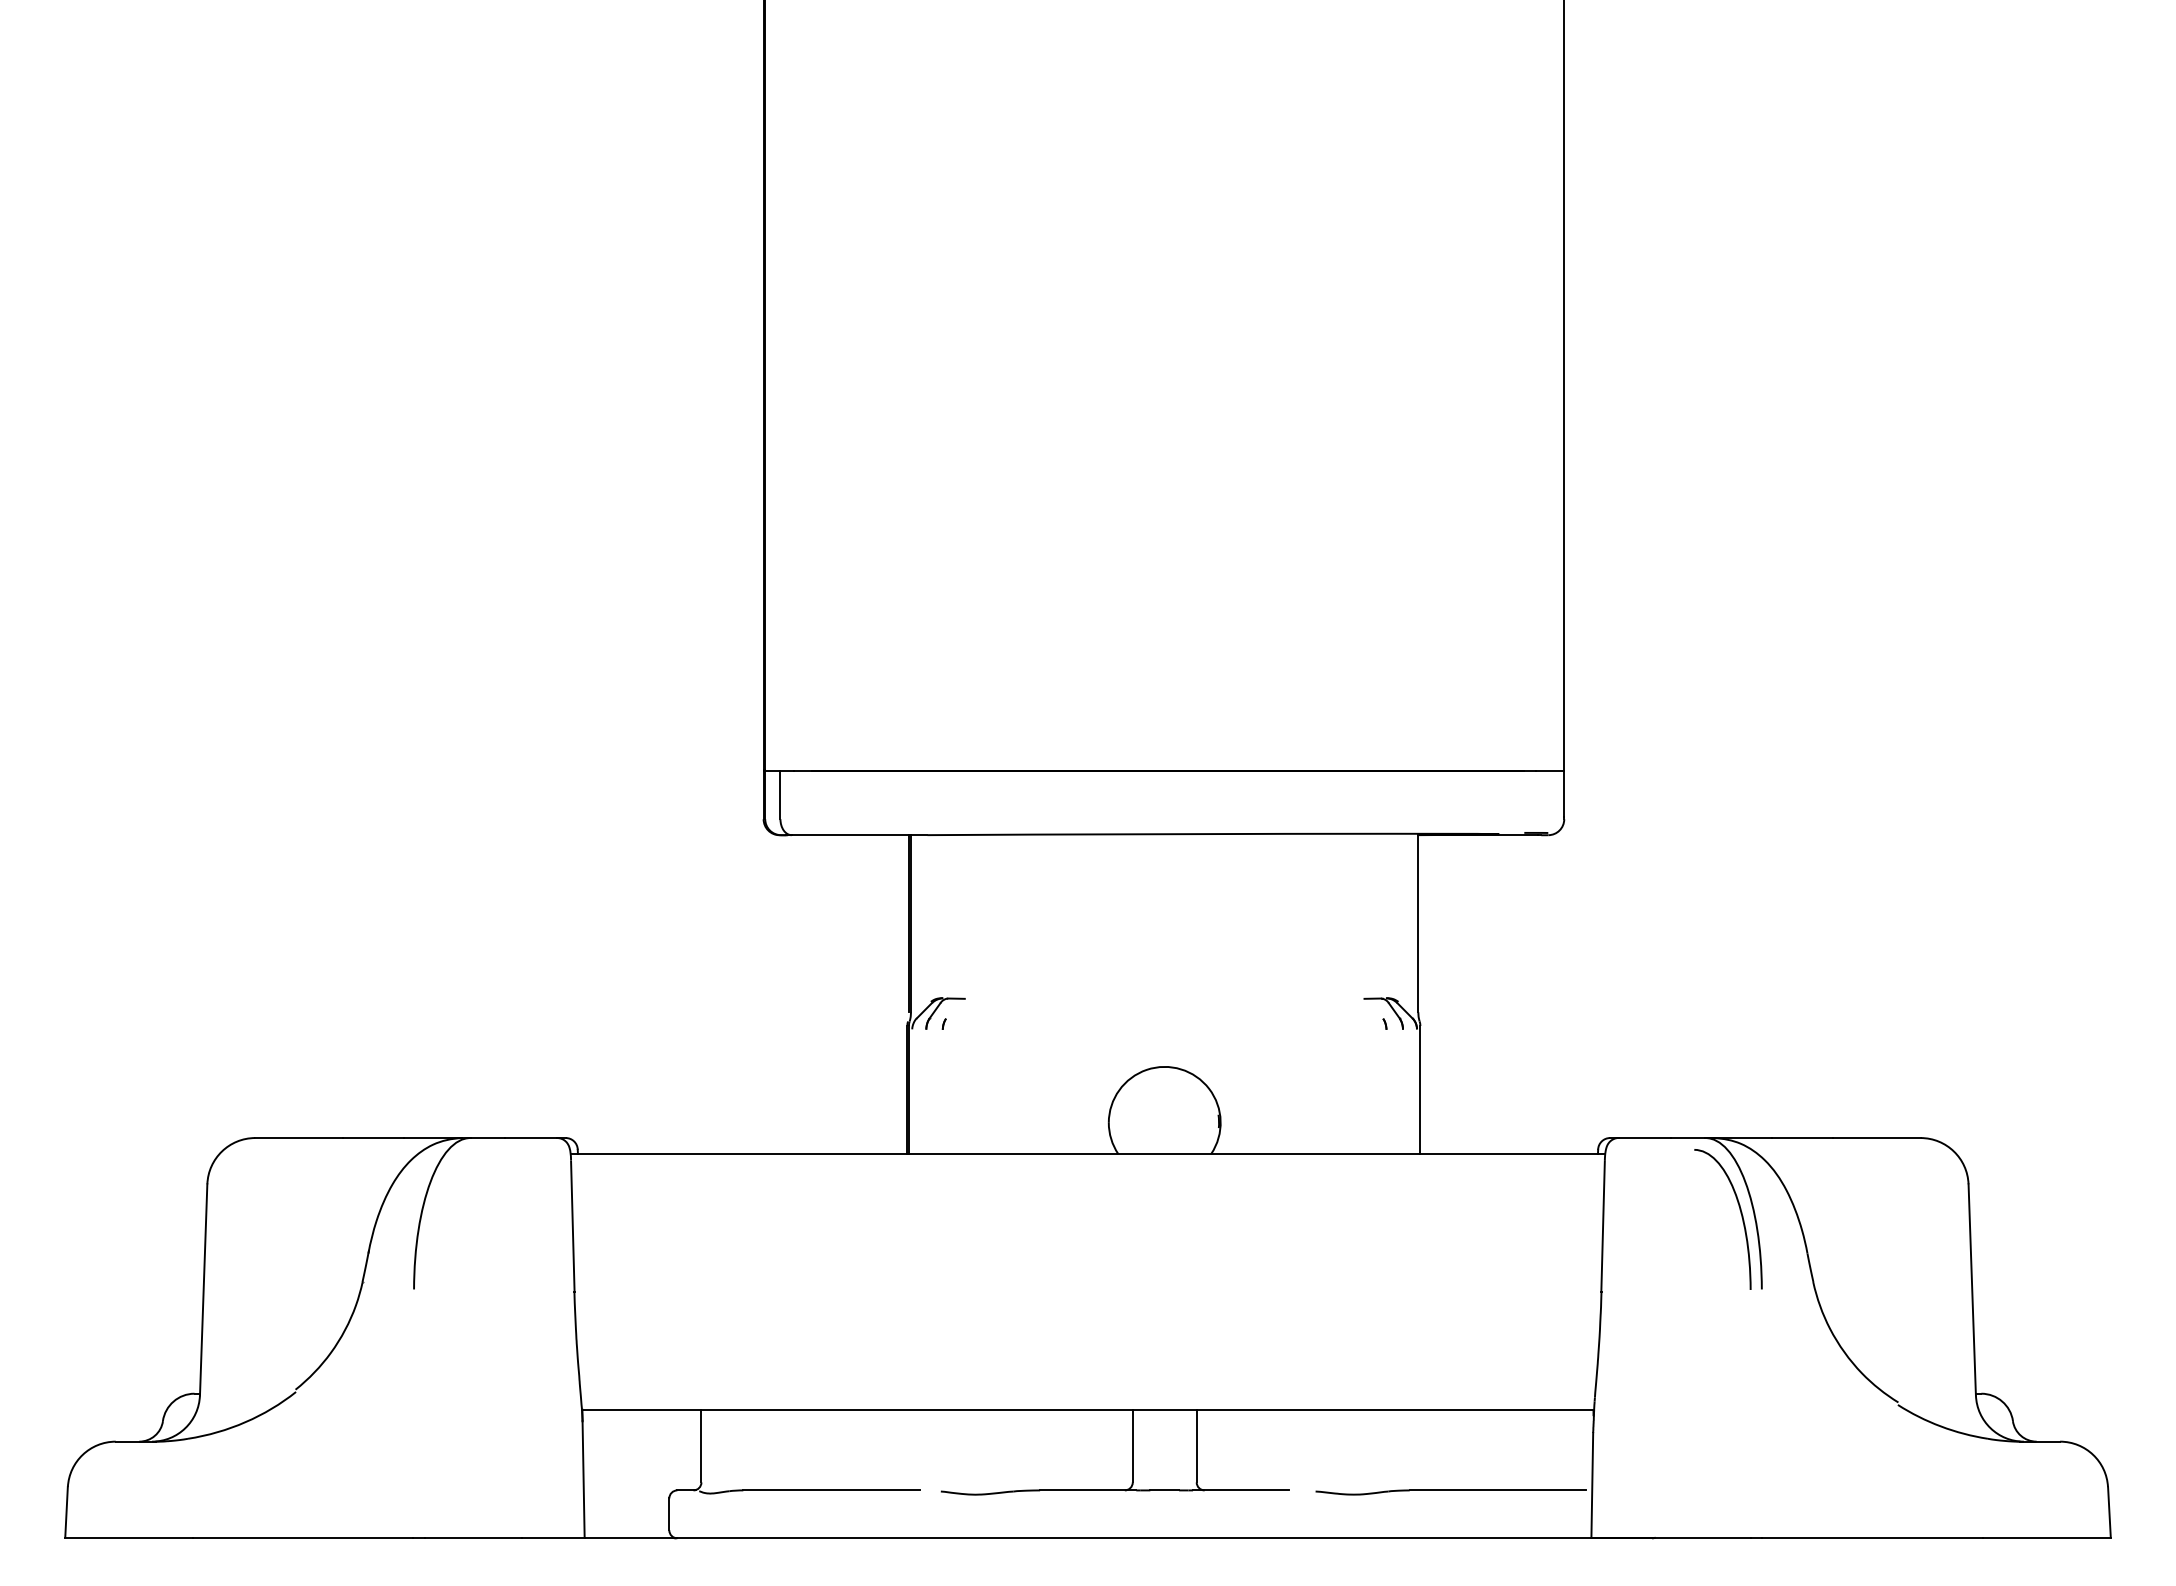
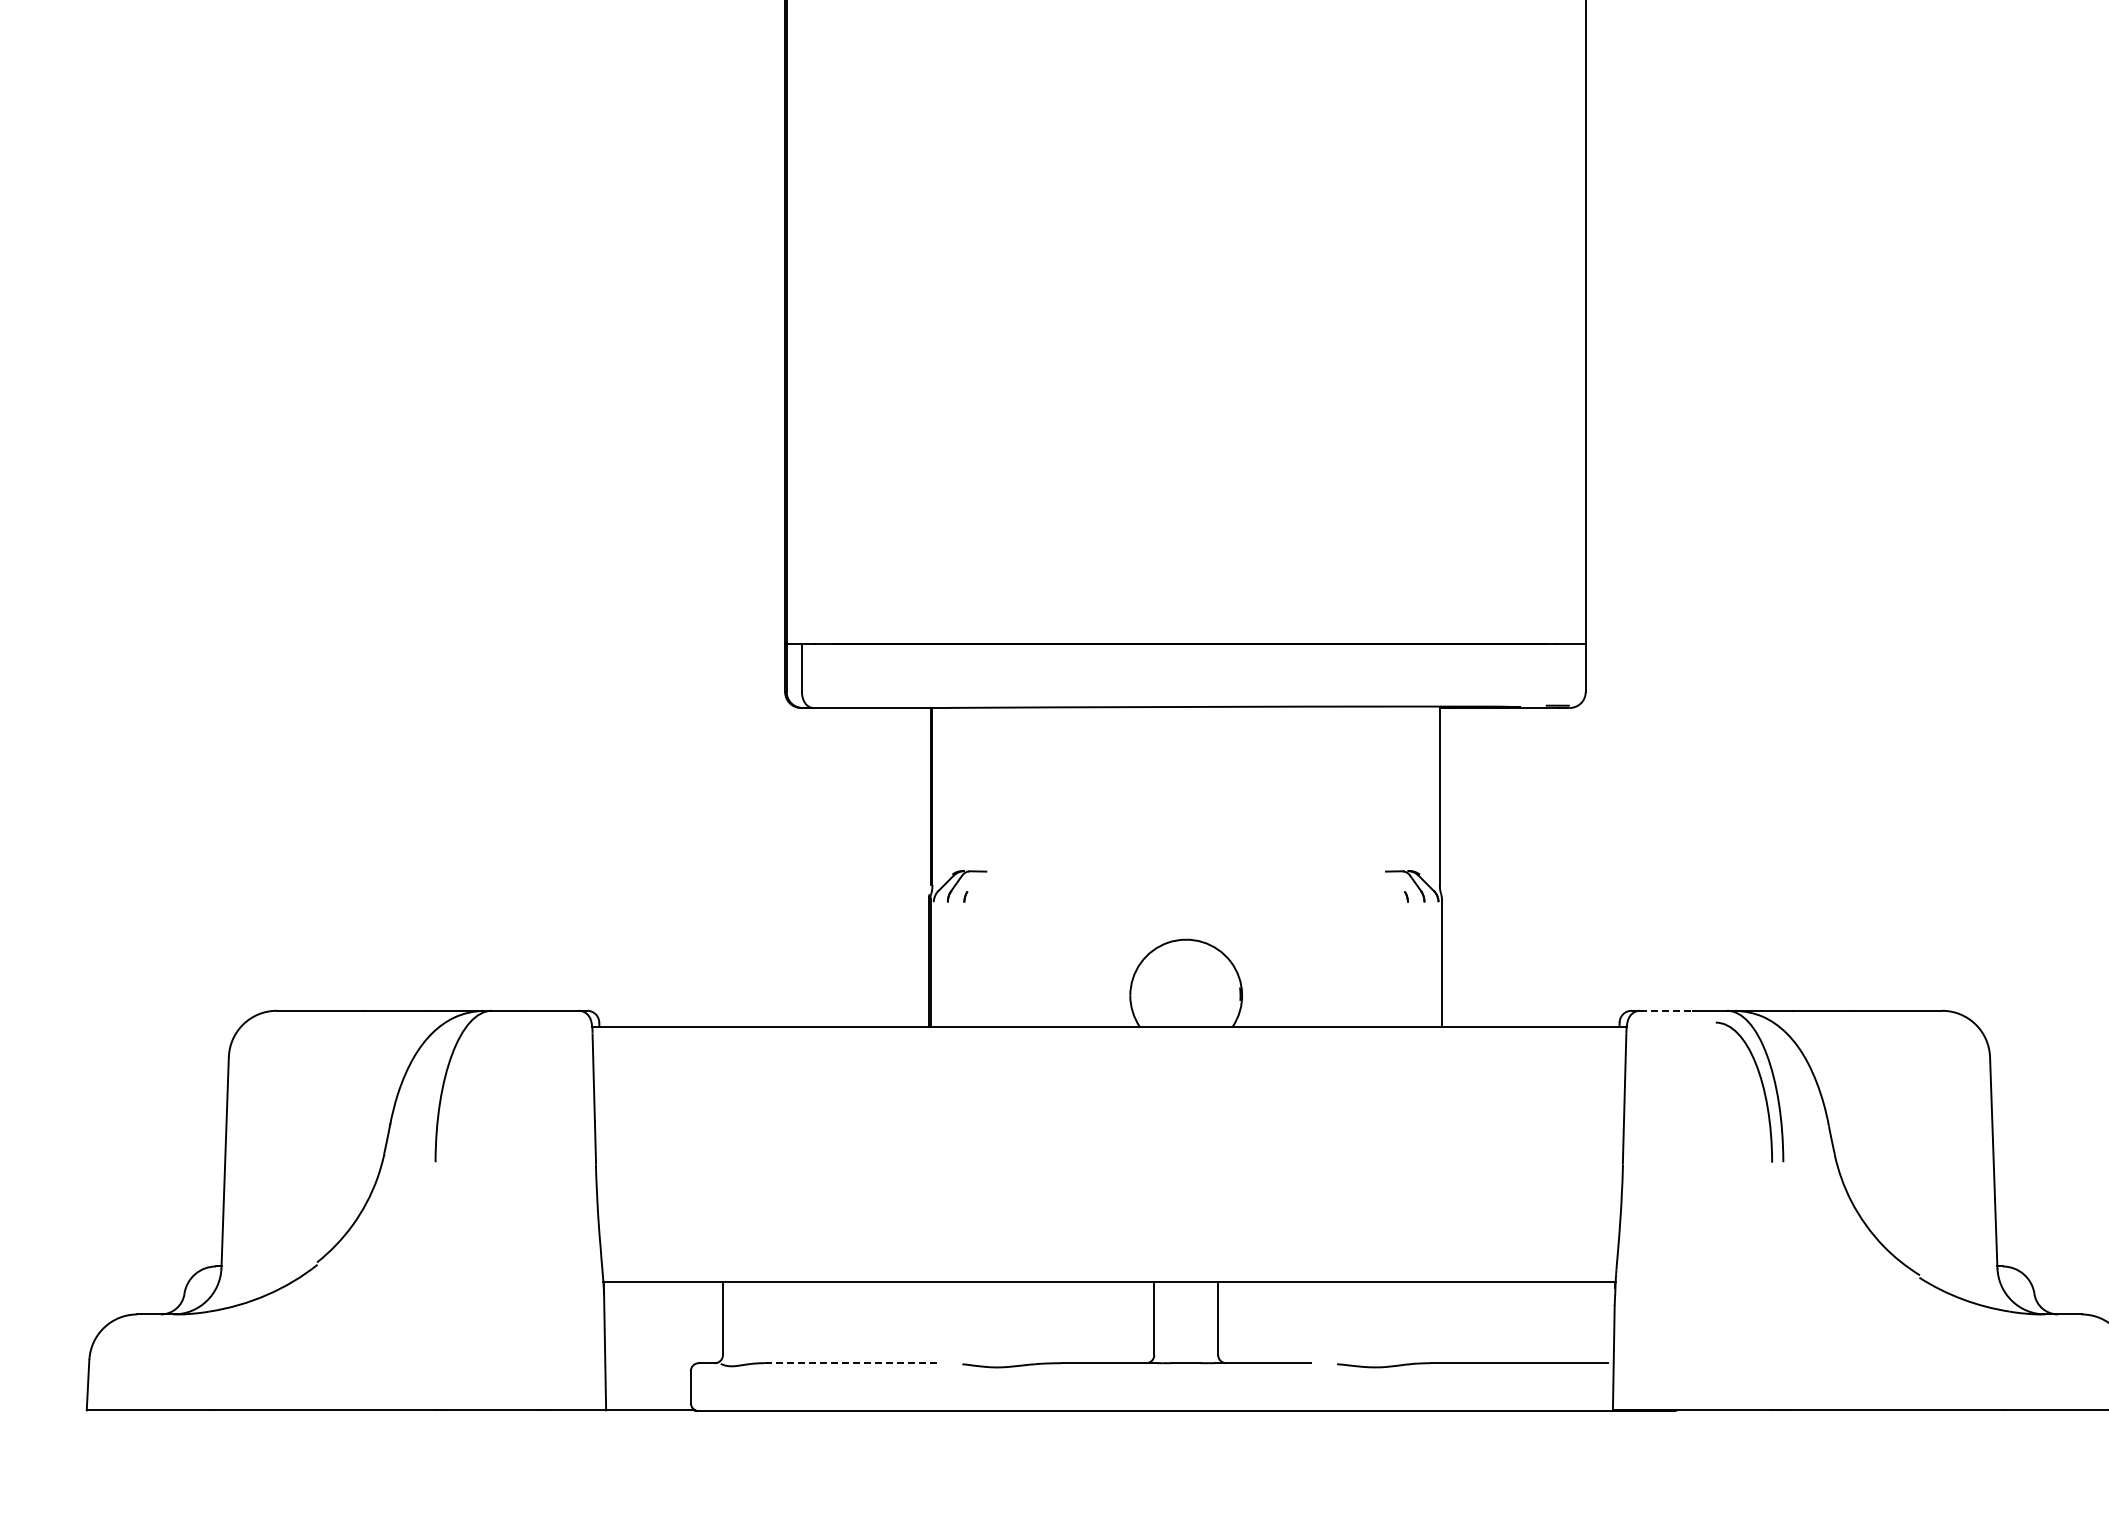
line: (1645, 1138) -> (1667, 1011), solid -> dashed
line: (831, 1490) -> (853, 1363), solid -> dashed

